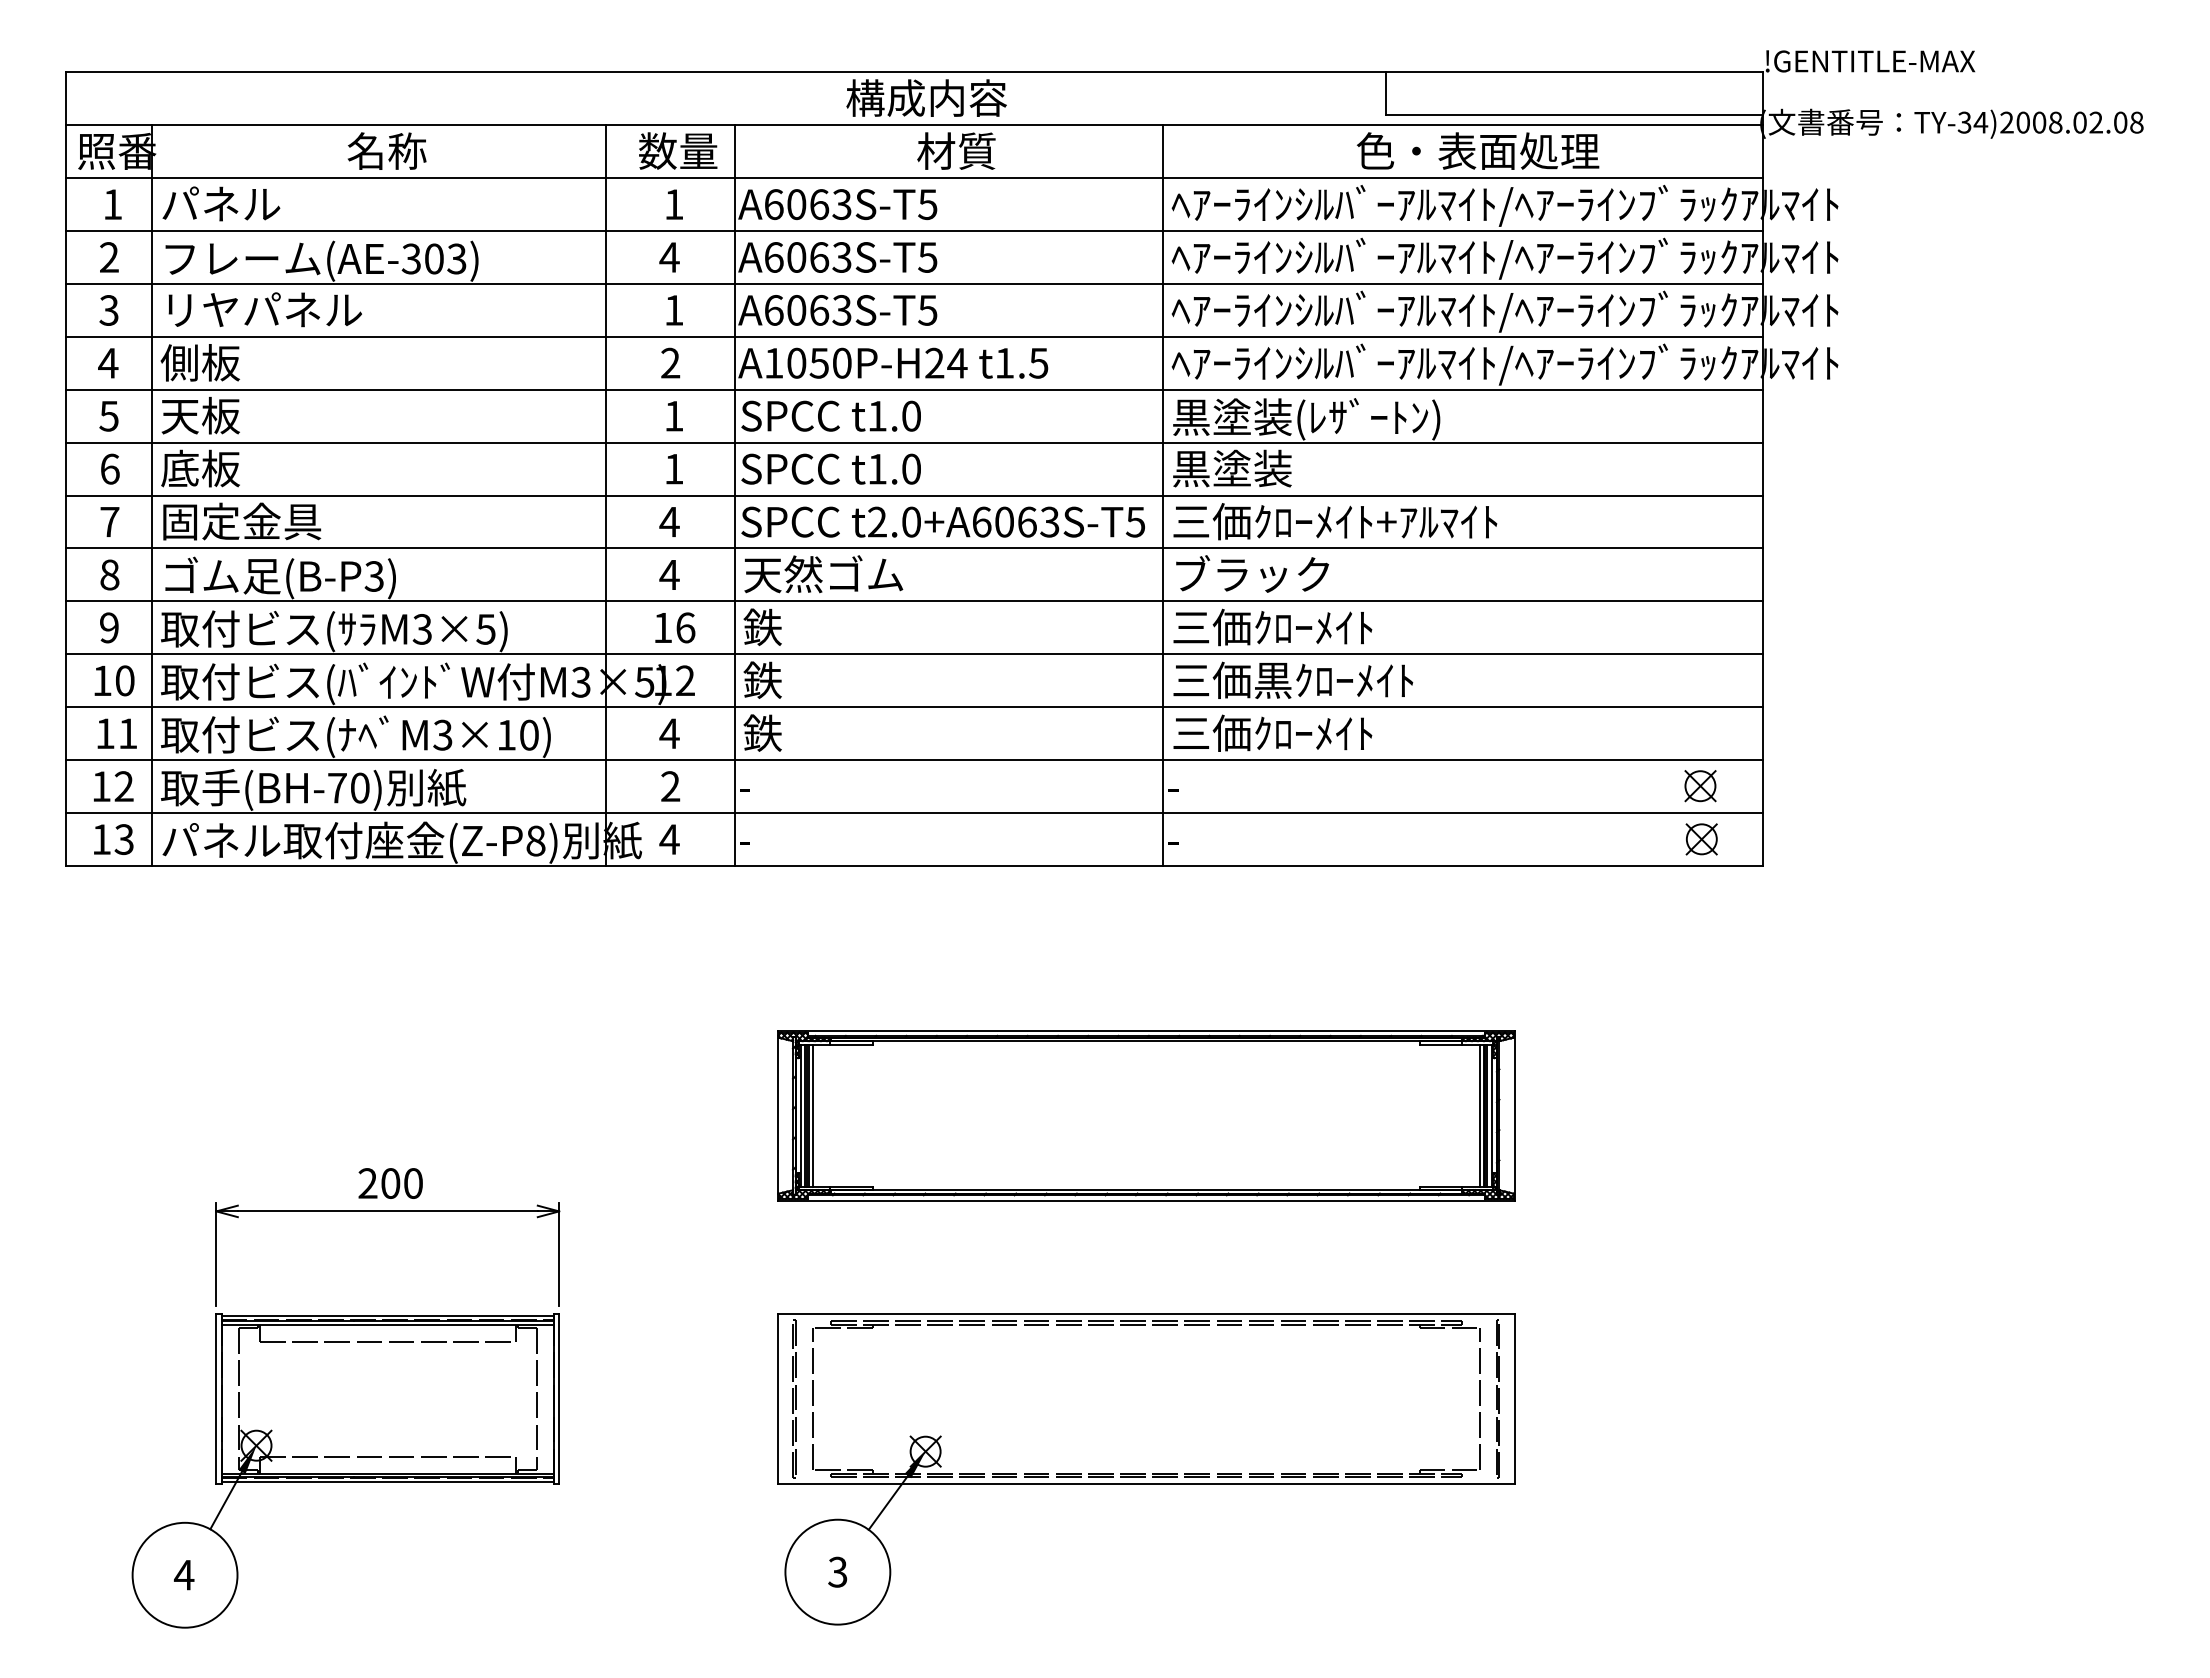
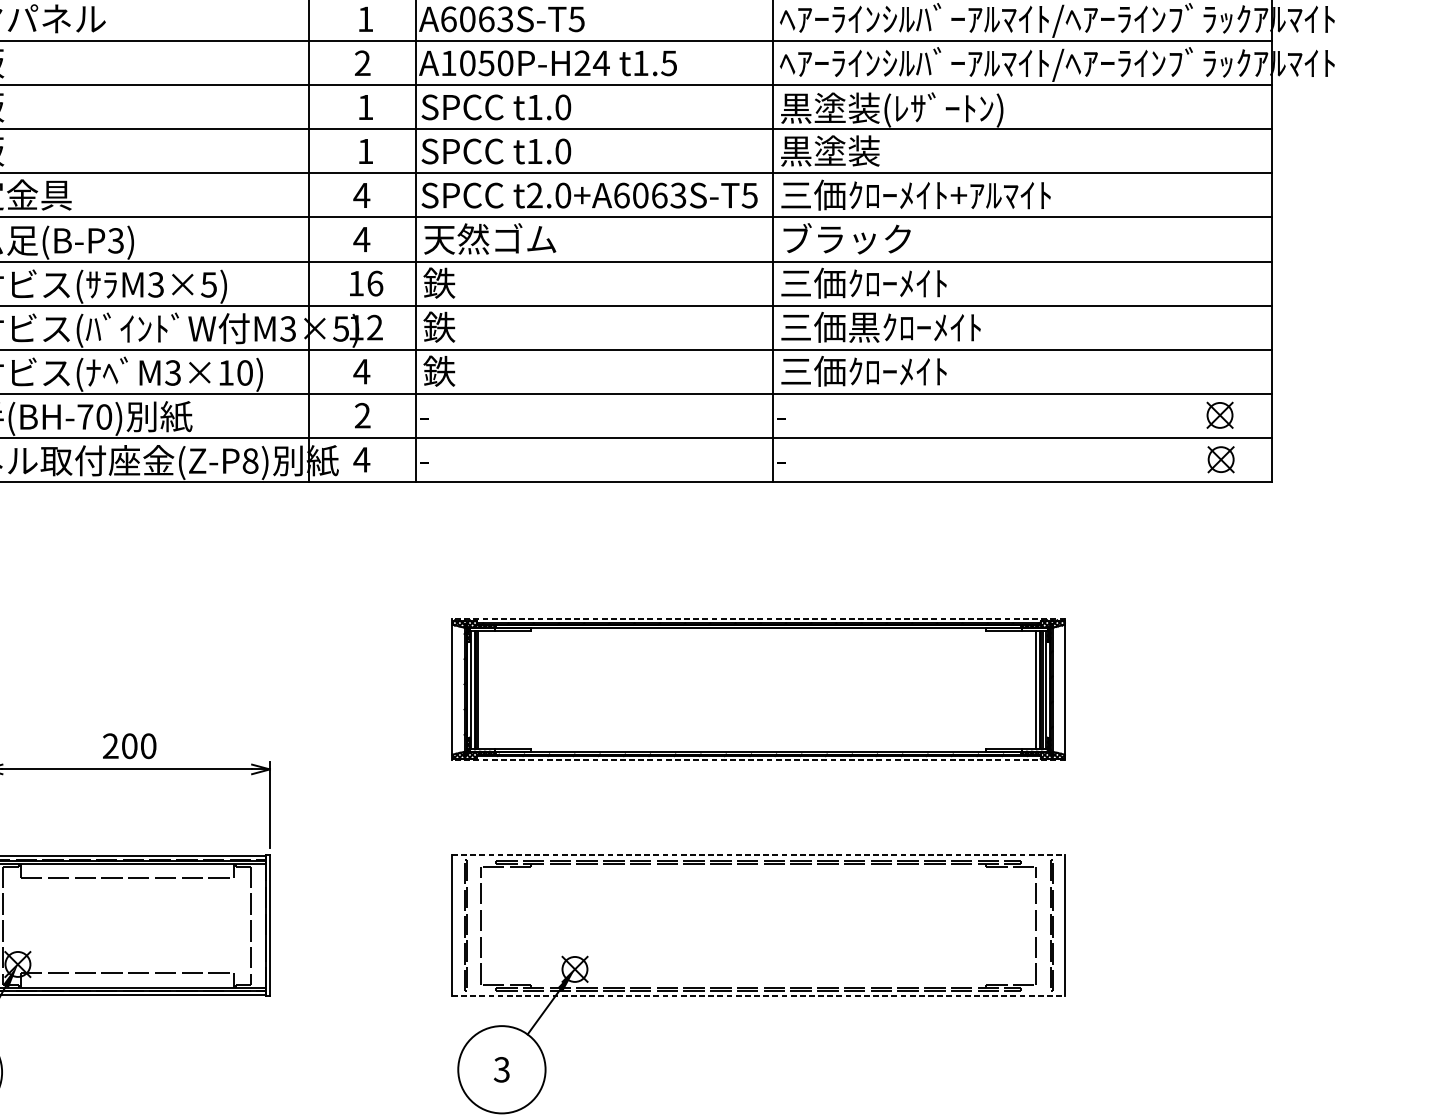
line: (1145, 1030) -> (758, 618), solid -> dashed
line: (812, 1115) -> (480, 689), removed
line: (1145, 1200) -> (758, 760), solid -> dashed
line: (1146, 1314) -> (758, 855), solid -> dashed
line: (1146, 1483) -> (758, 995), solid -> dashed

